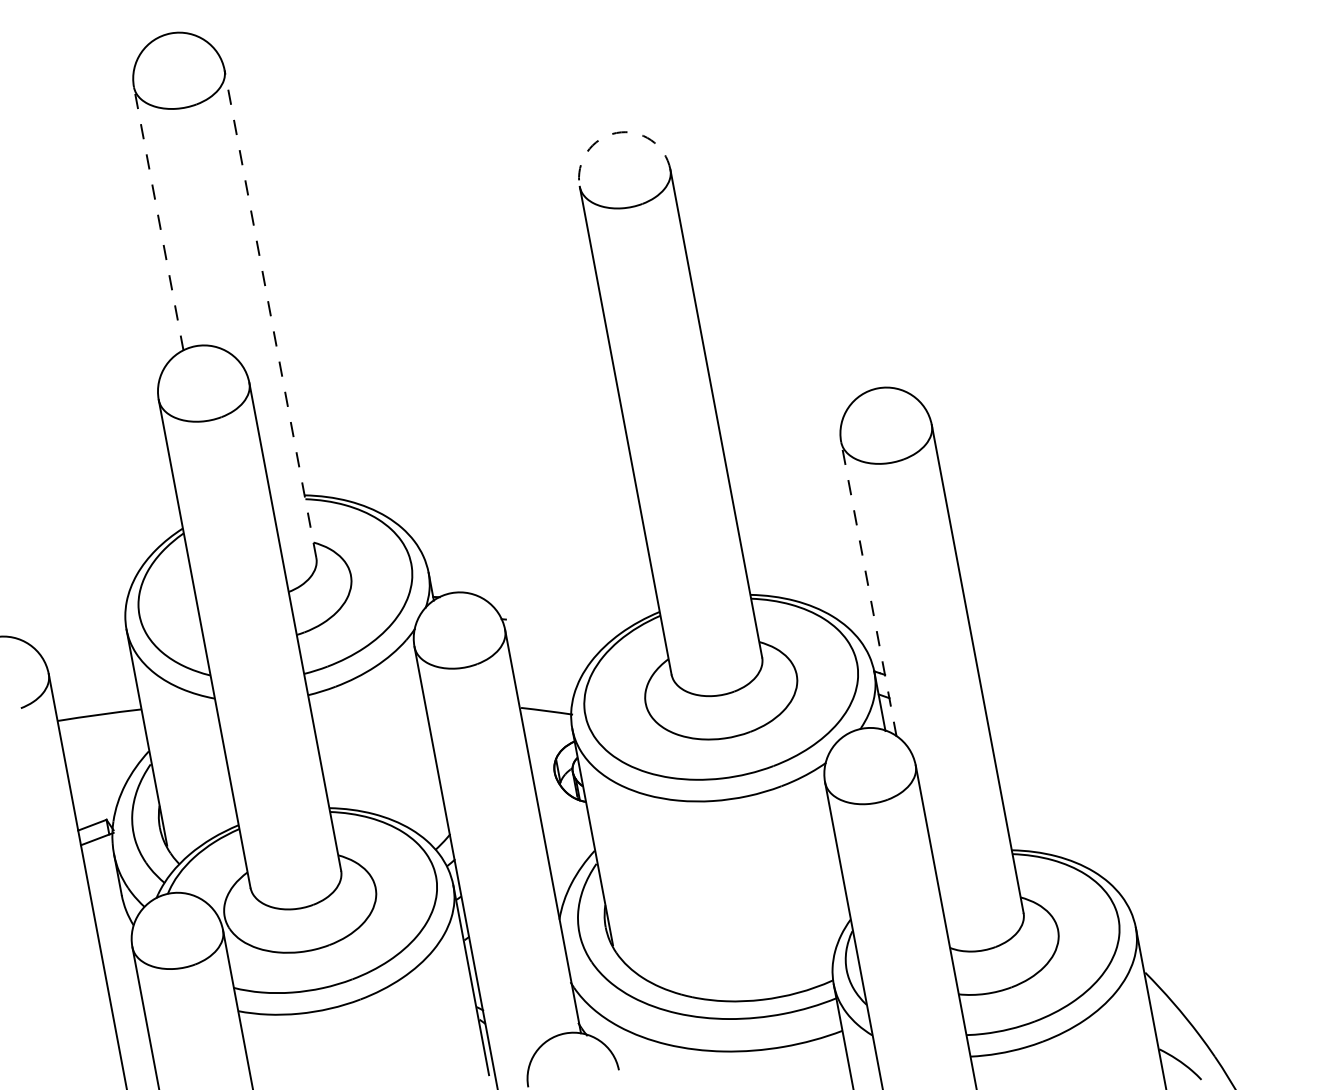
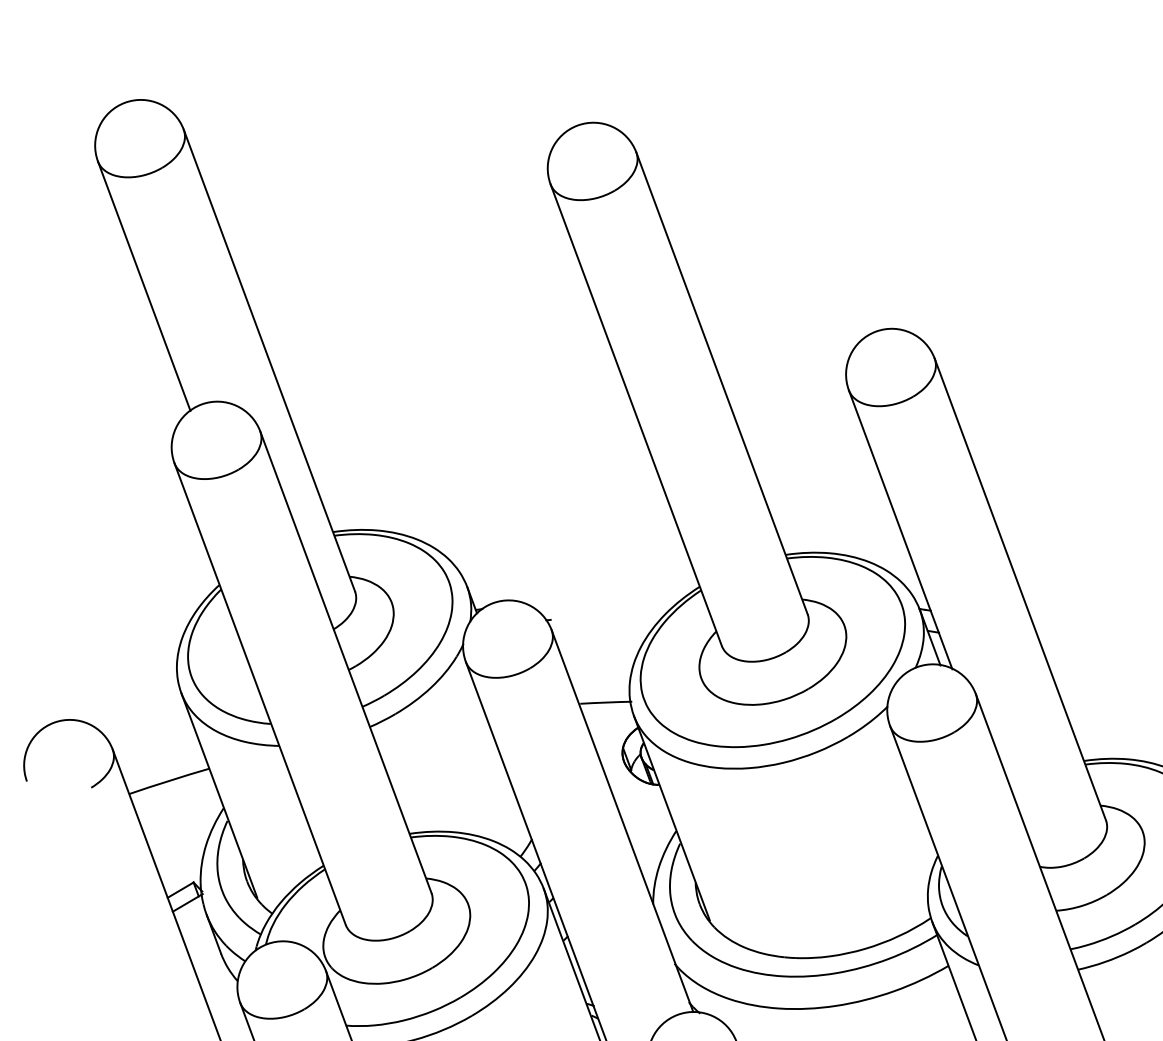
arc: (616, 132) -> (577, 125), dashed -> solid
line: (158, 218) -> (143, 285), dashed -> solid
line: (270, 313) -> (269, 359), dashed -> solid
line: (868, 589) -> (900, 529), dashed -> solid

